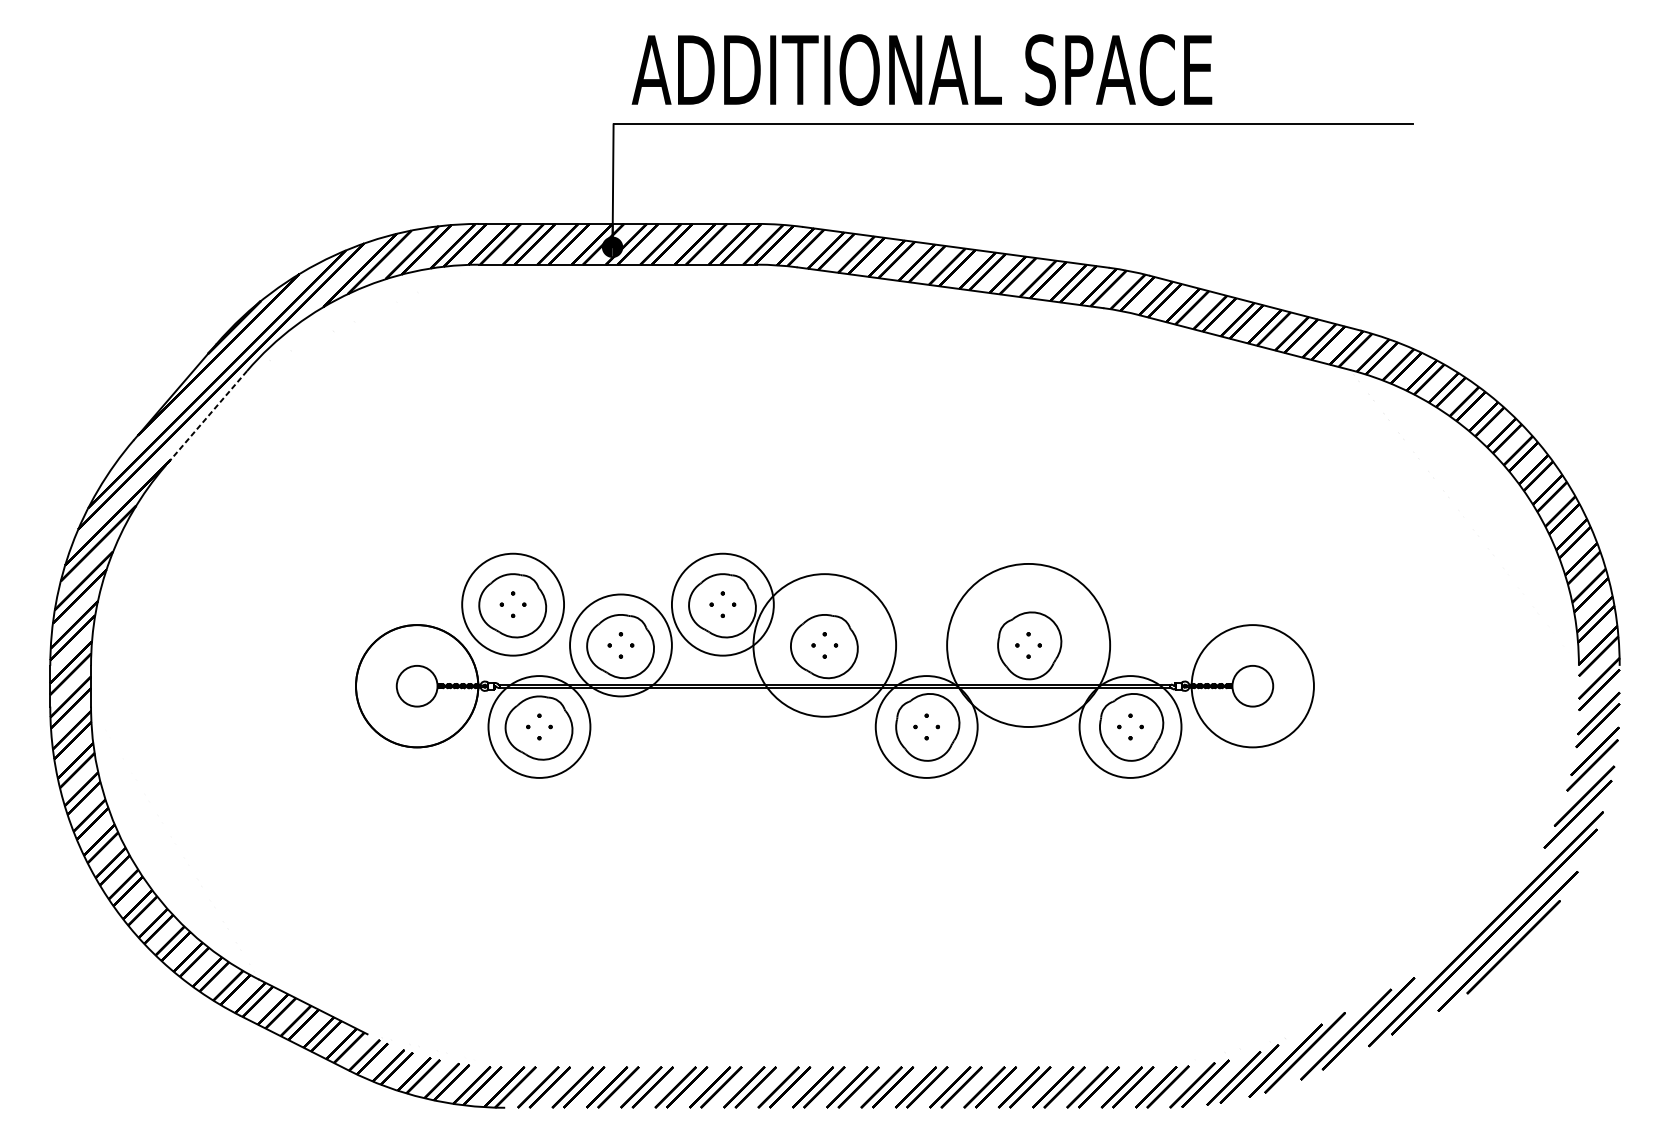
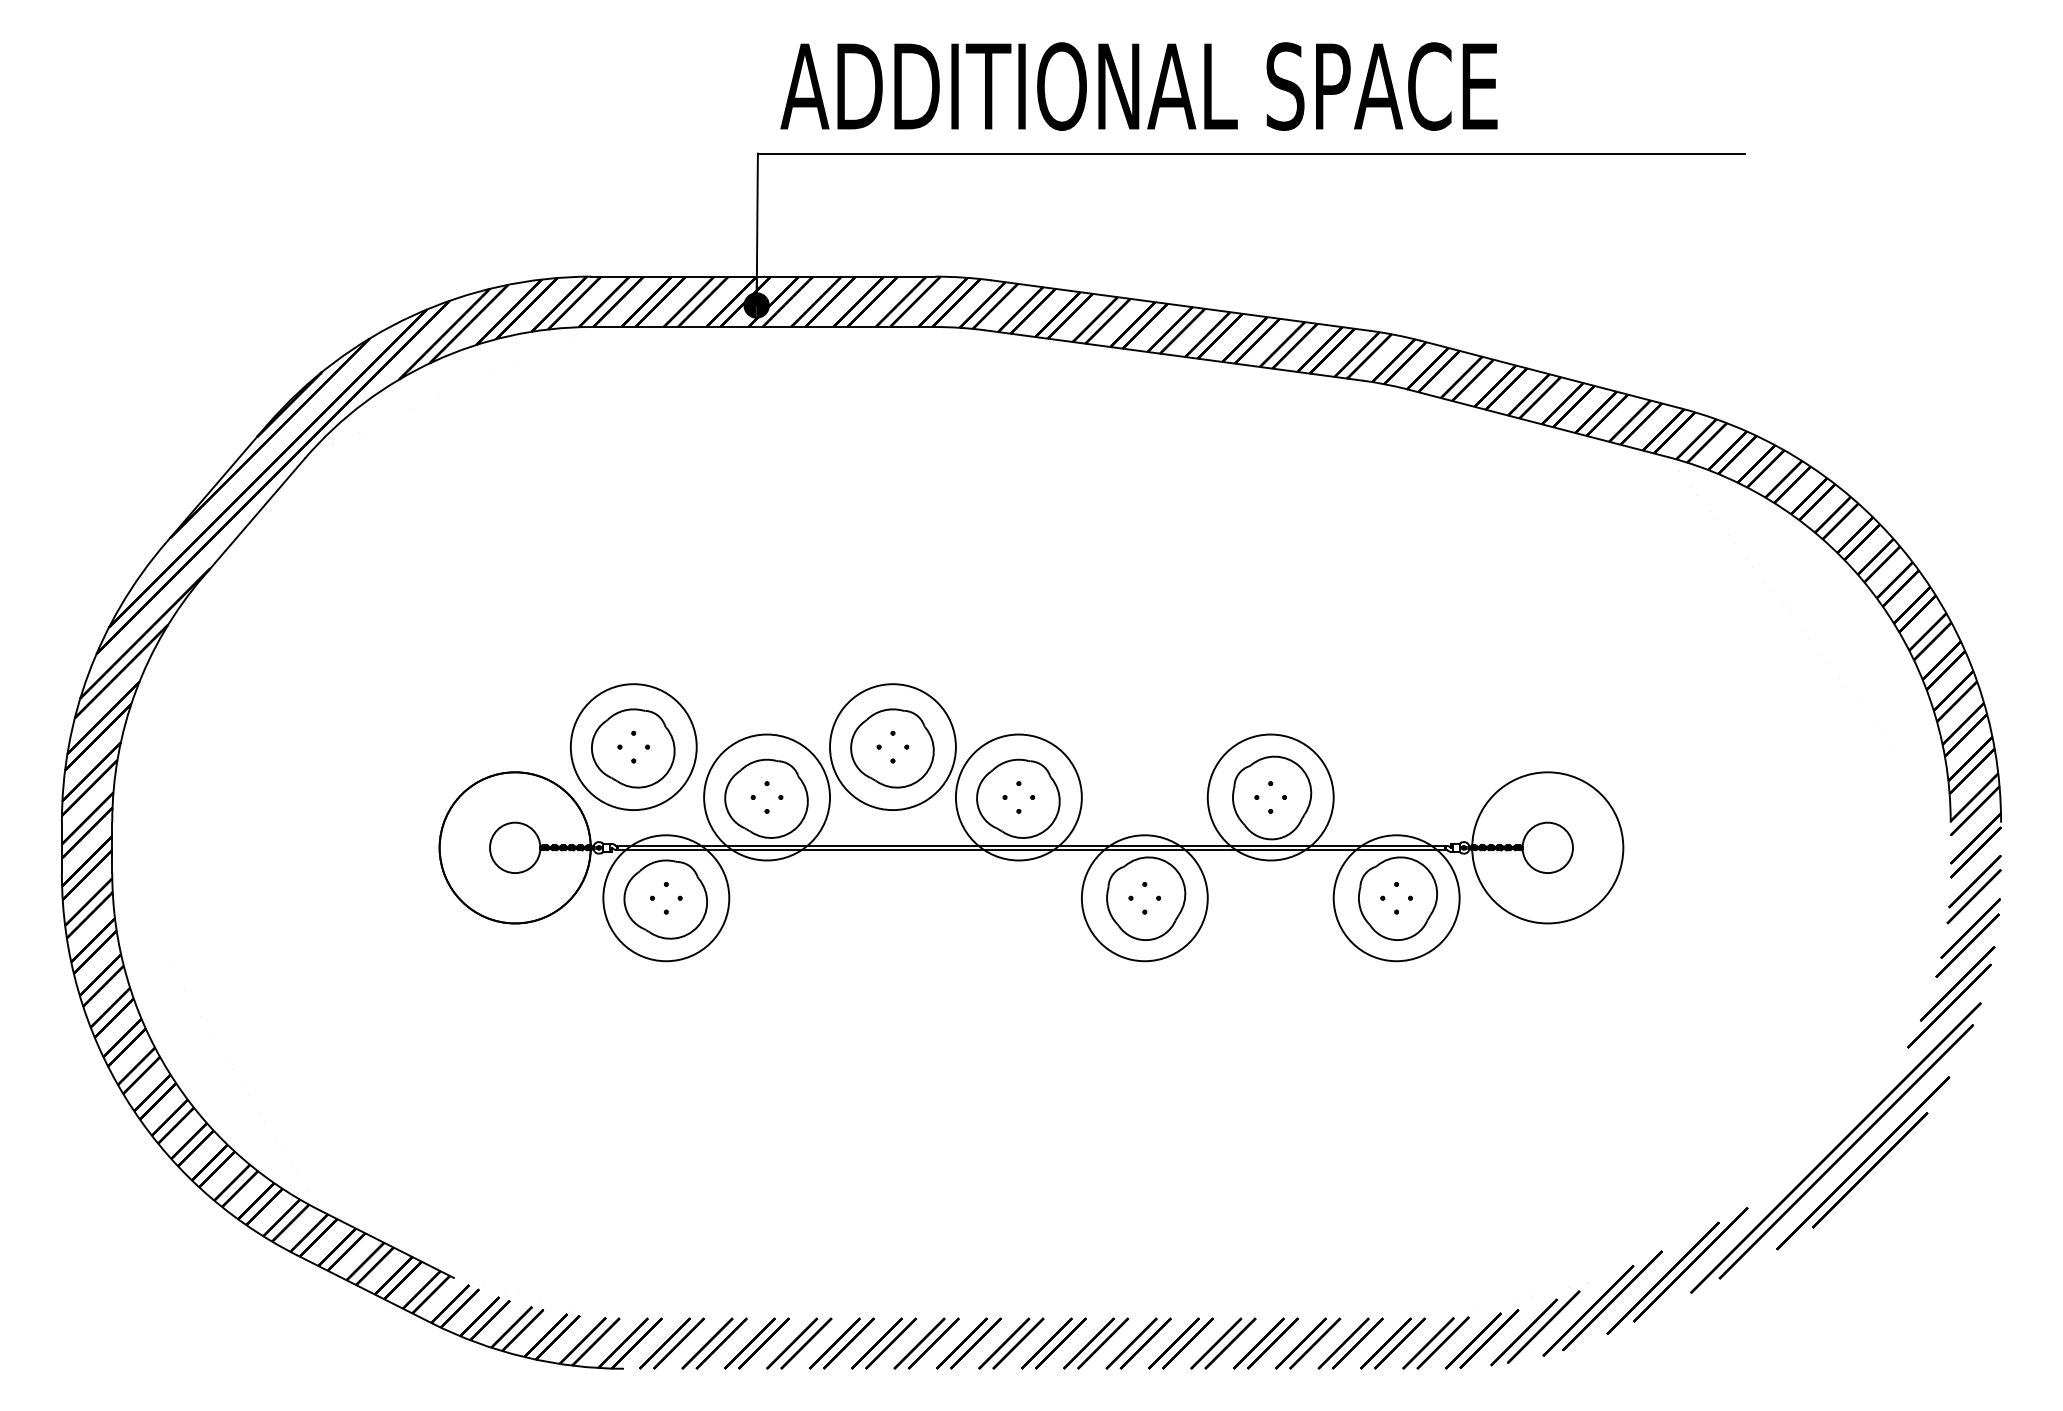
line: (206, 418) -> (254, 517), dashed -> solid
circle: (824, 645) -> (1018, 797), size x0.71
circle: (1028, 645) -> (1270, 797), size x0.62

